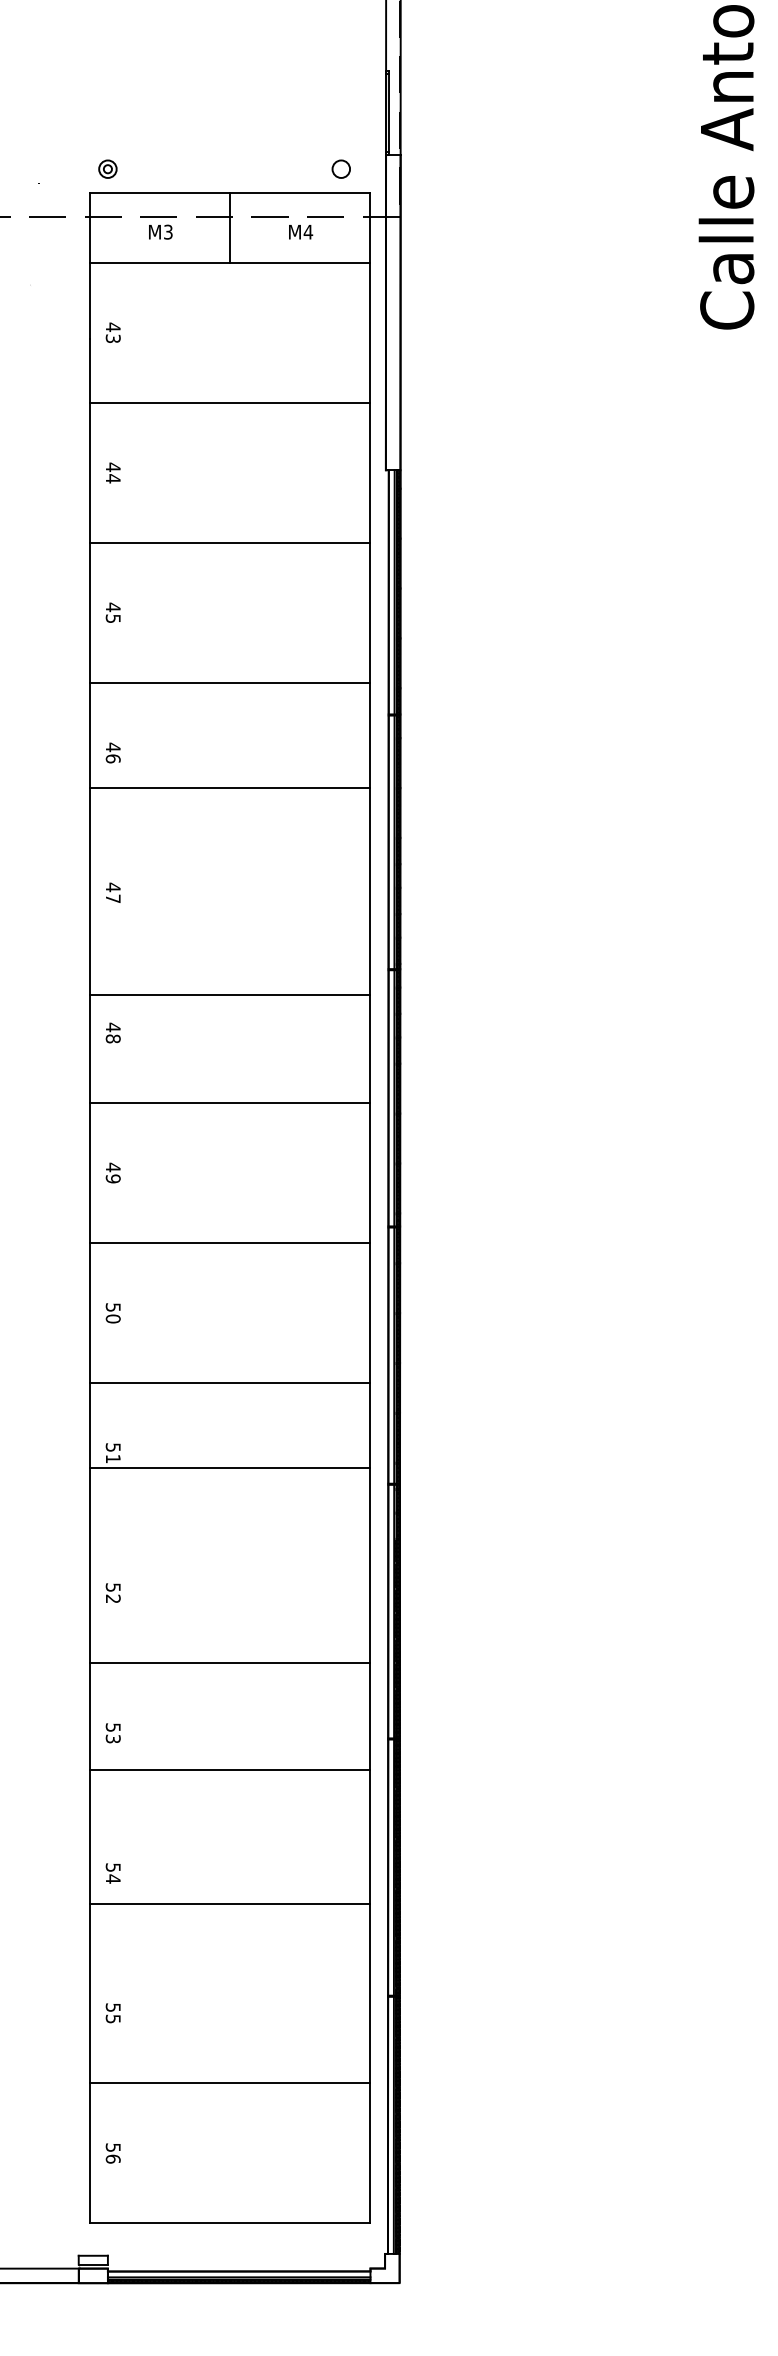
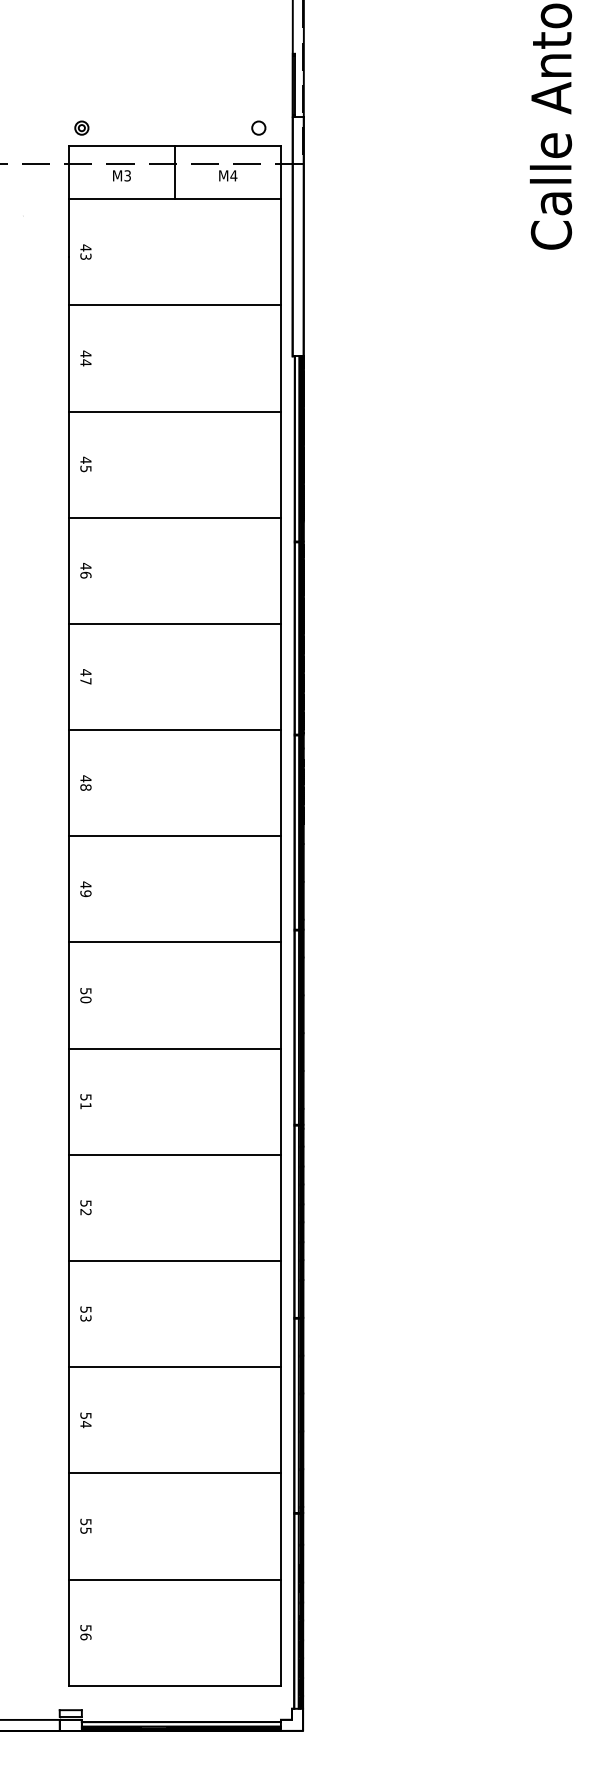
line: (230, 786) -> (174, 623), moved
line: (230, 995) -> (174, 730), moved
line: (230, 1467) -> (174, 1154), moved
line: (230, 1770) -> (174, 1367), moved
line: (230, 1904) -> (174, 1473), moved

